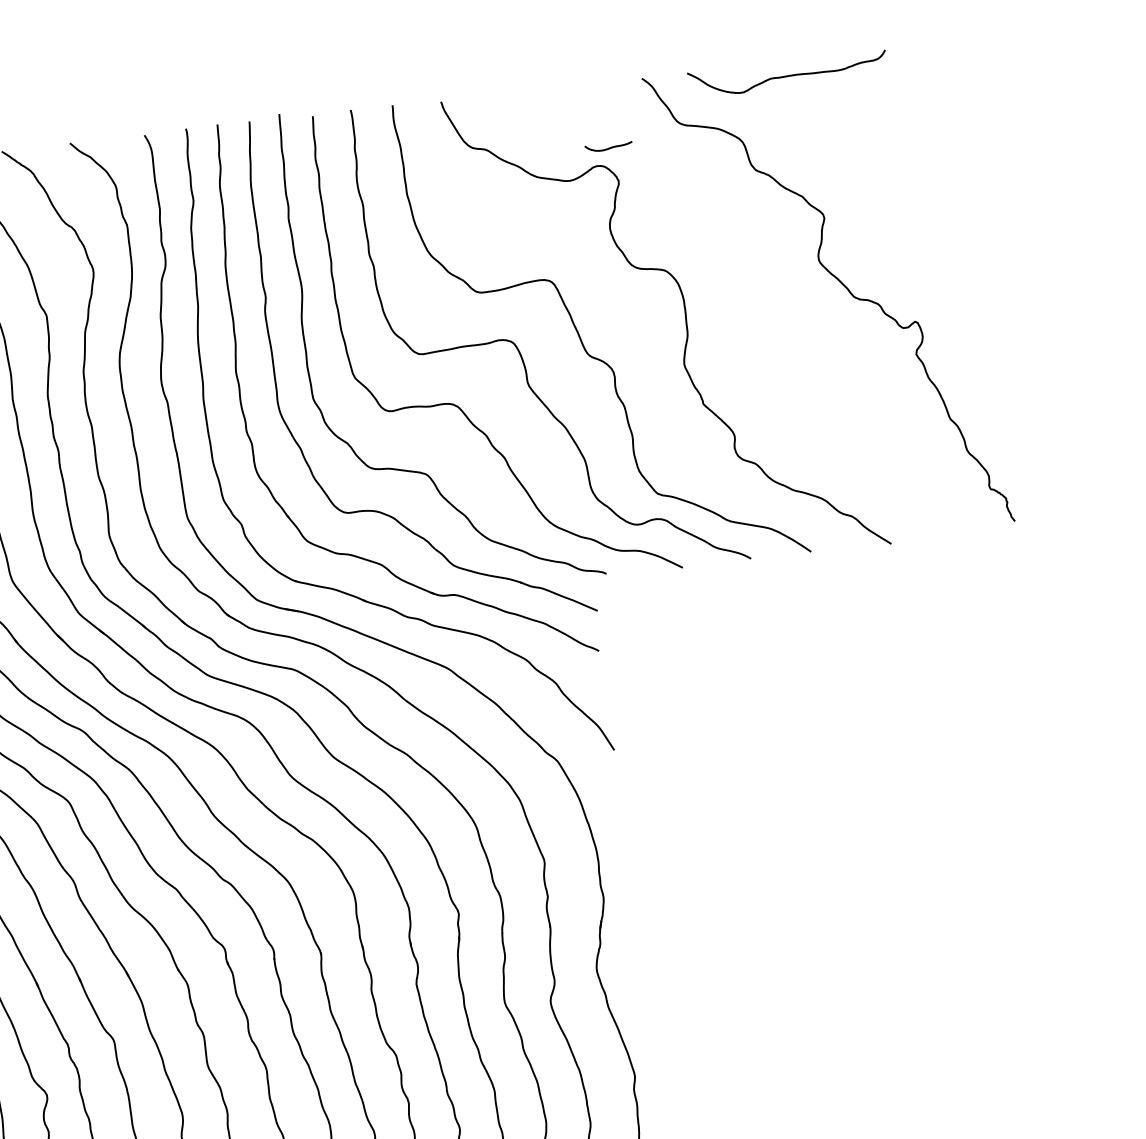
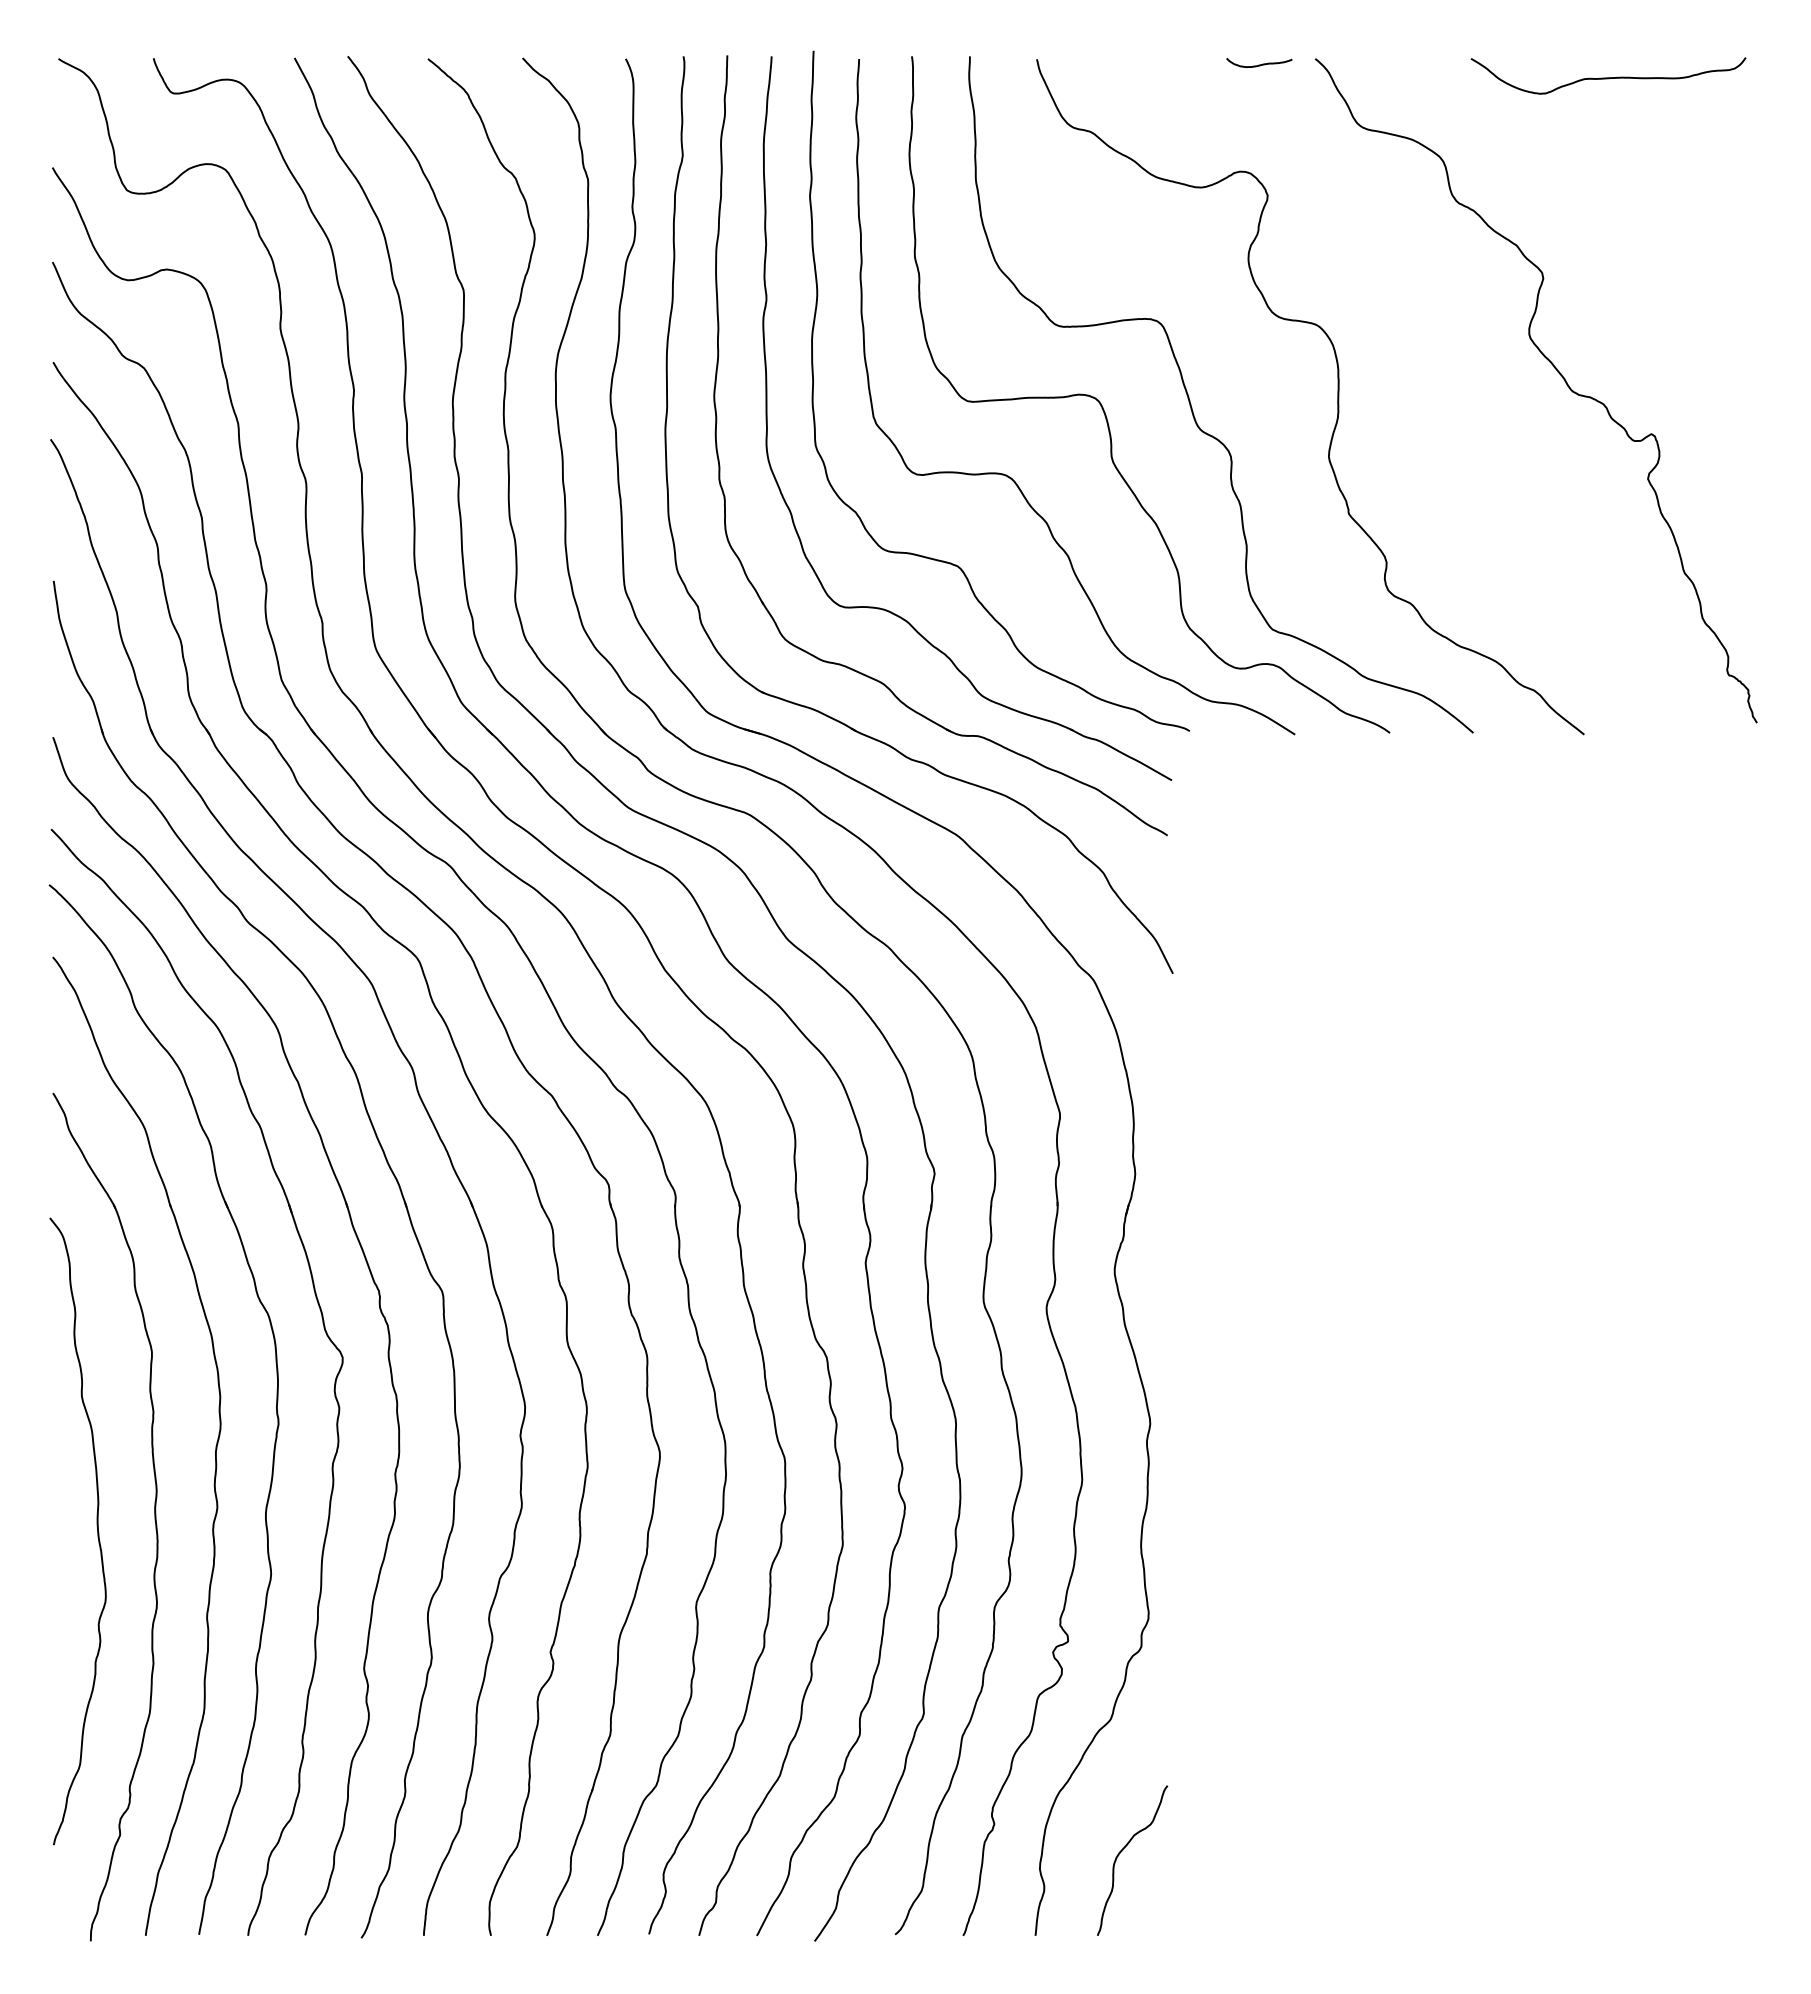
curve: (787, 75) -> (1608, 77), moved
curve: (608, 147) -> (1259, 64), moved

